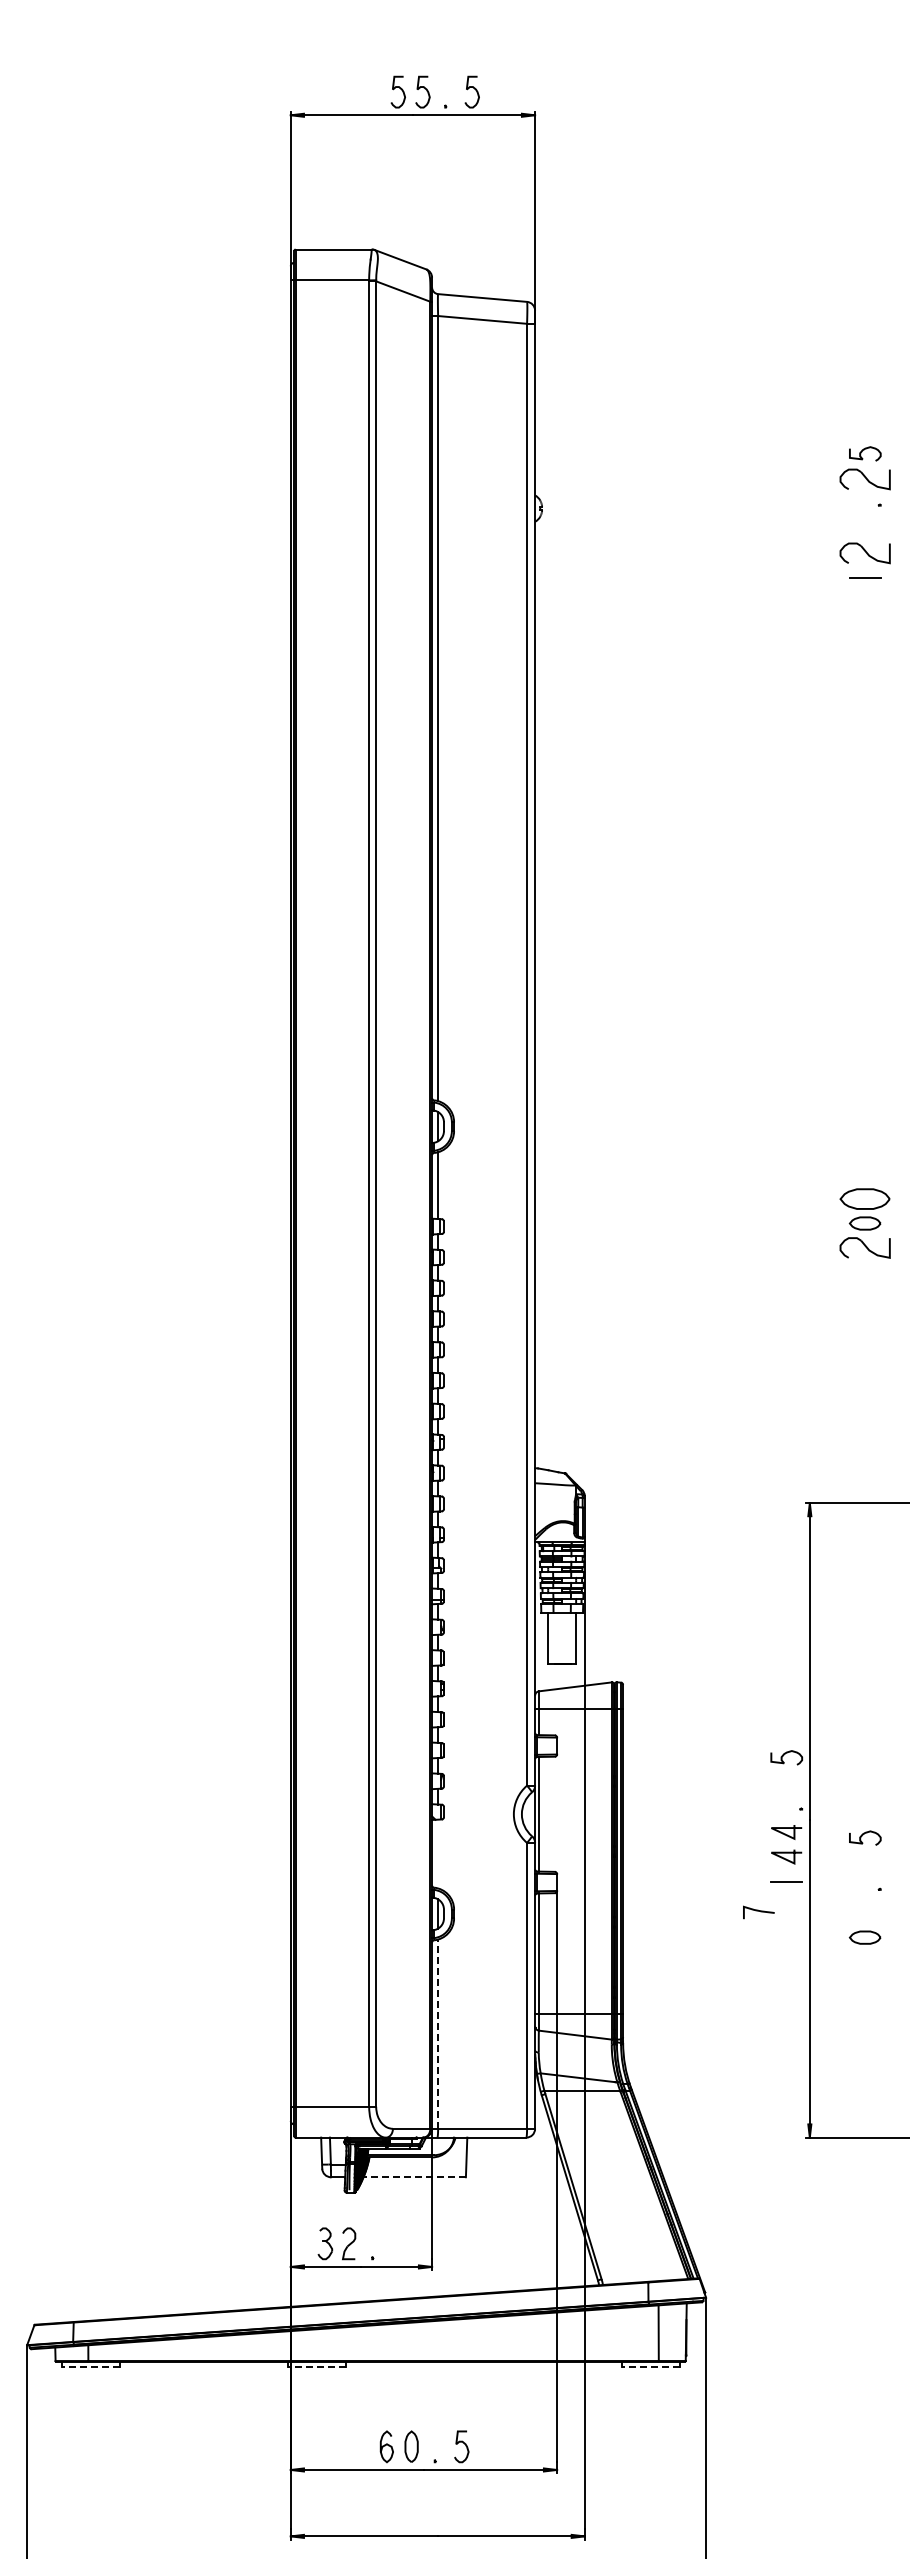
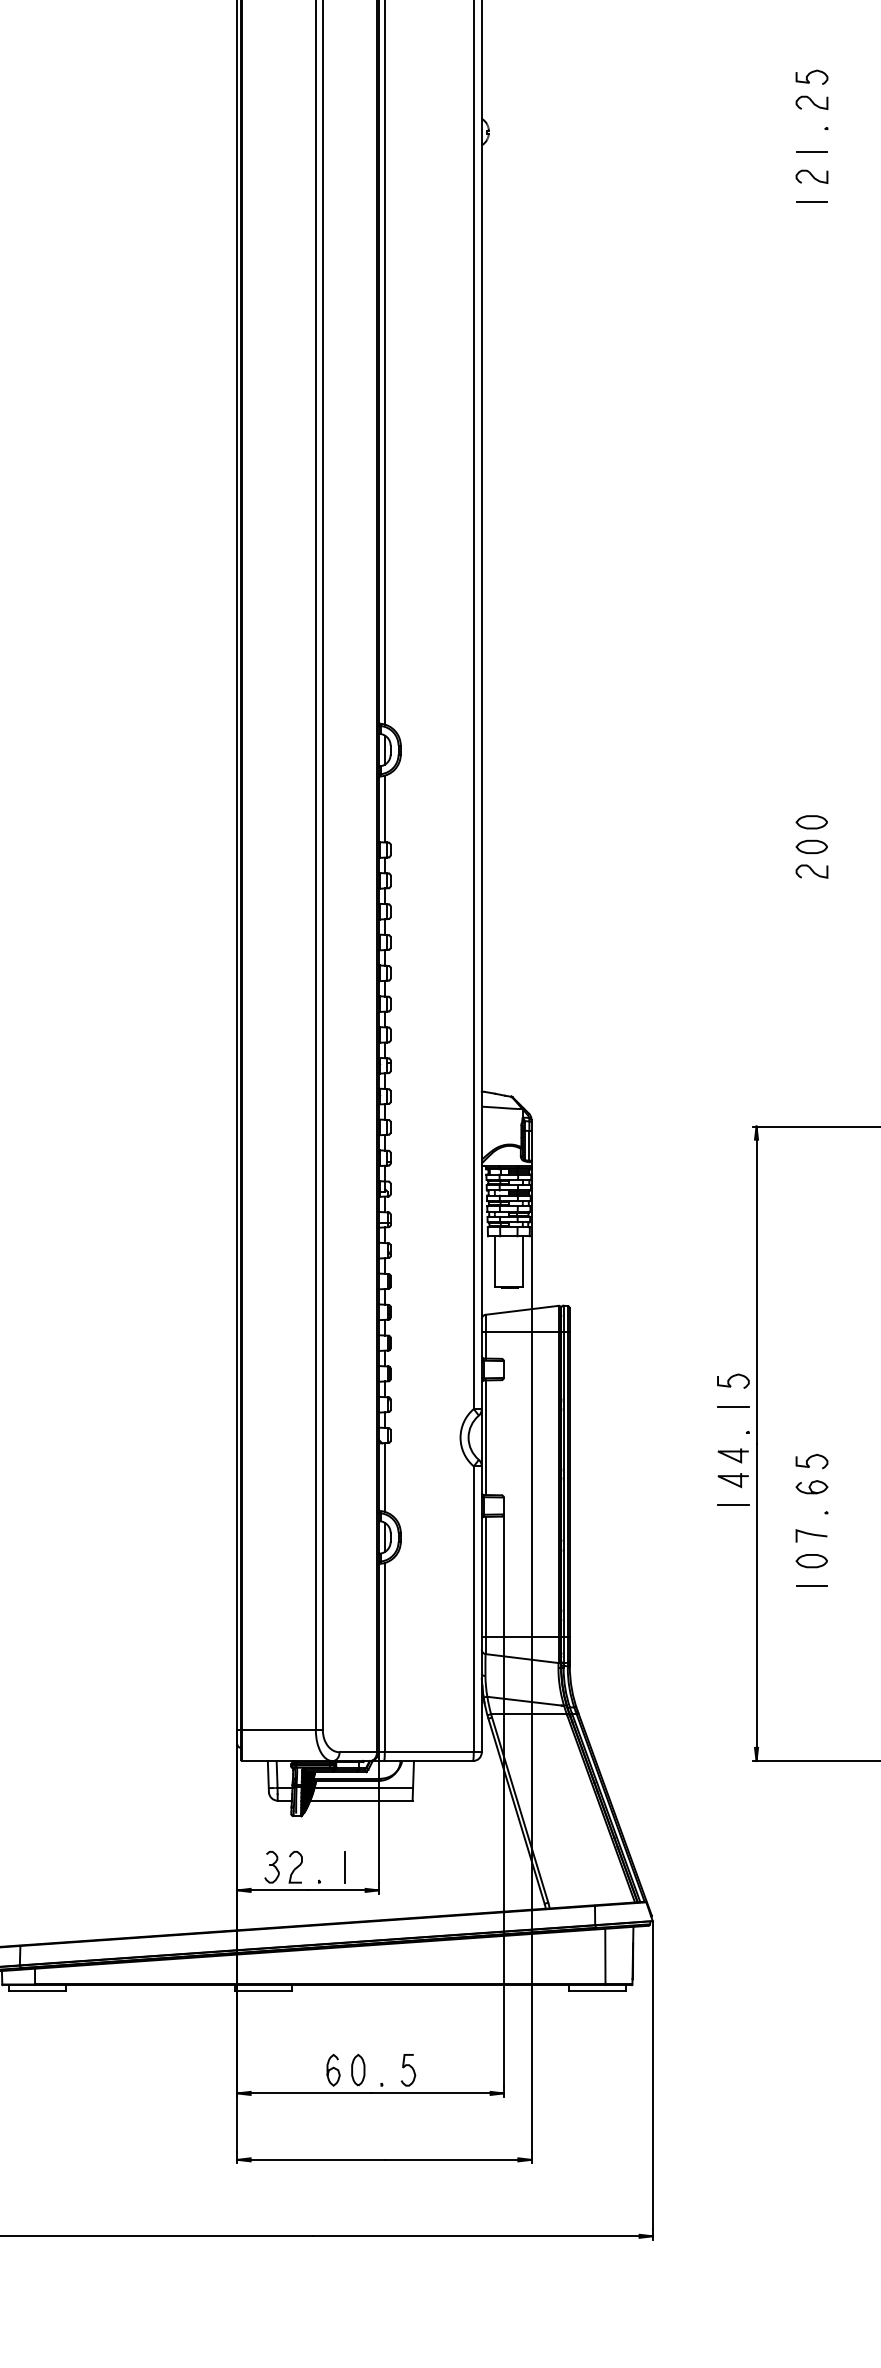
part: (865, 479) -> (812, 102), size x0.62
line: (864, 528) -> (811, 151), added
part: (865, 553) -> (812, 176), size x0.62
part: (865, 1198) -> (812, 821), size x0.62
part: (865, 1248) -> (812, 871), size x0.62
line: (786, 1783) -> (733, 1406), added
line: (438, 1853) -> (385, 1476), added
curve: (864, 1862) -> (811, 1485), added
curve: (758, 1911) -> (811, 1534), moved
line: (865, 1961) -> (812, 1584), added
line: (438, 2034) -> (385, 1657), dashed -> solid
line: (416, 2164) -> (363, 1787), added
line: (414, 2177) -> (361, 1800), dashed -> solid
line: (398, 2243) -> (345, 1866), added
line: (90, 2367) -> (37, 1990), dashed -> solid
line: (316, 2367) -> (263, 1990), dashed -> solid
line: (651, 2367) -> (598, 1990), dashed -> solid

